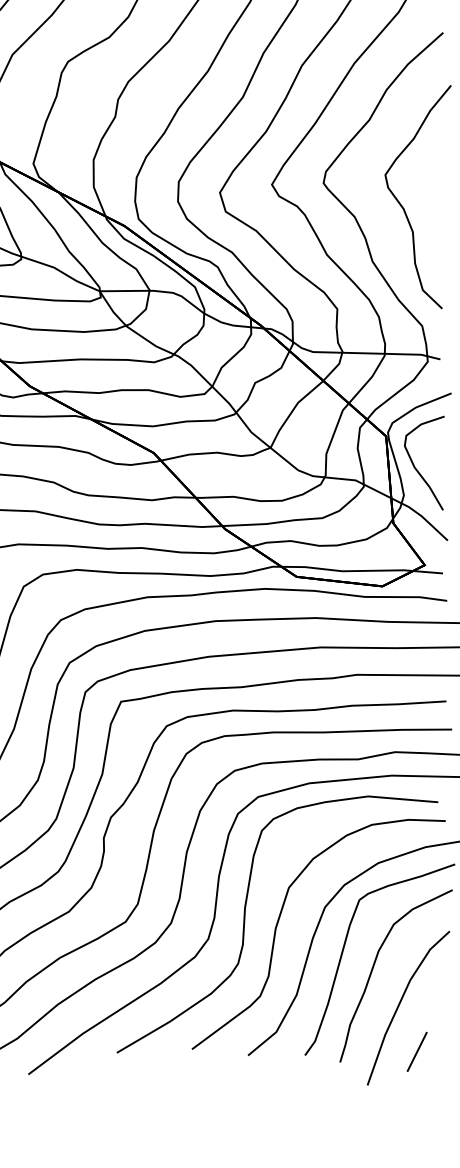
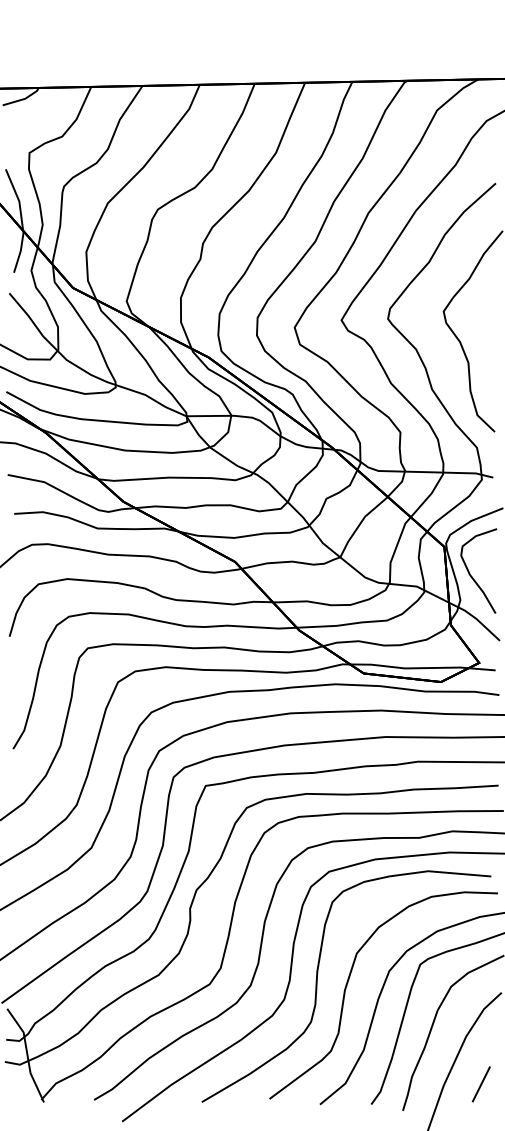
line: (416, 1052) -> (480, 1084), moved

